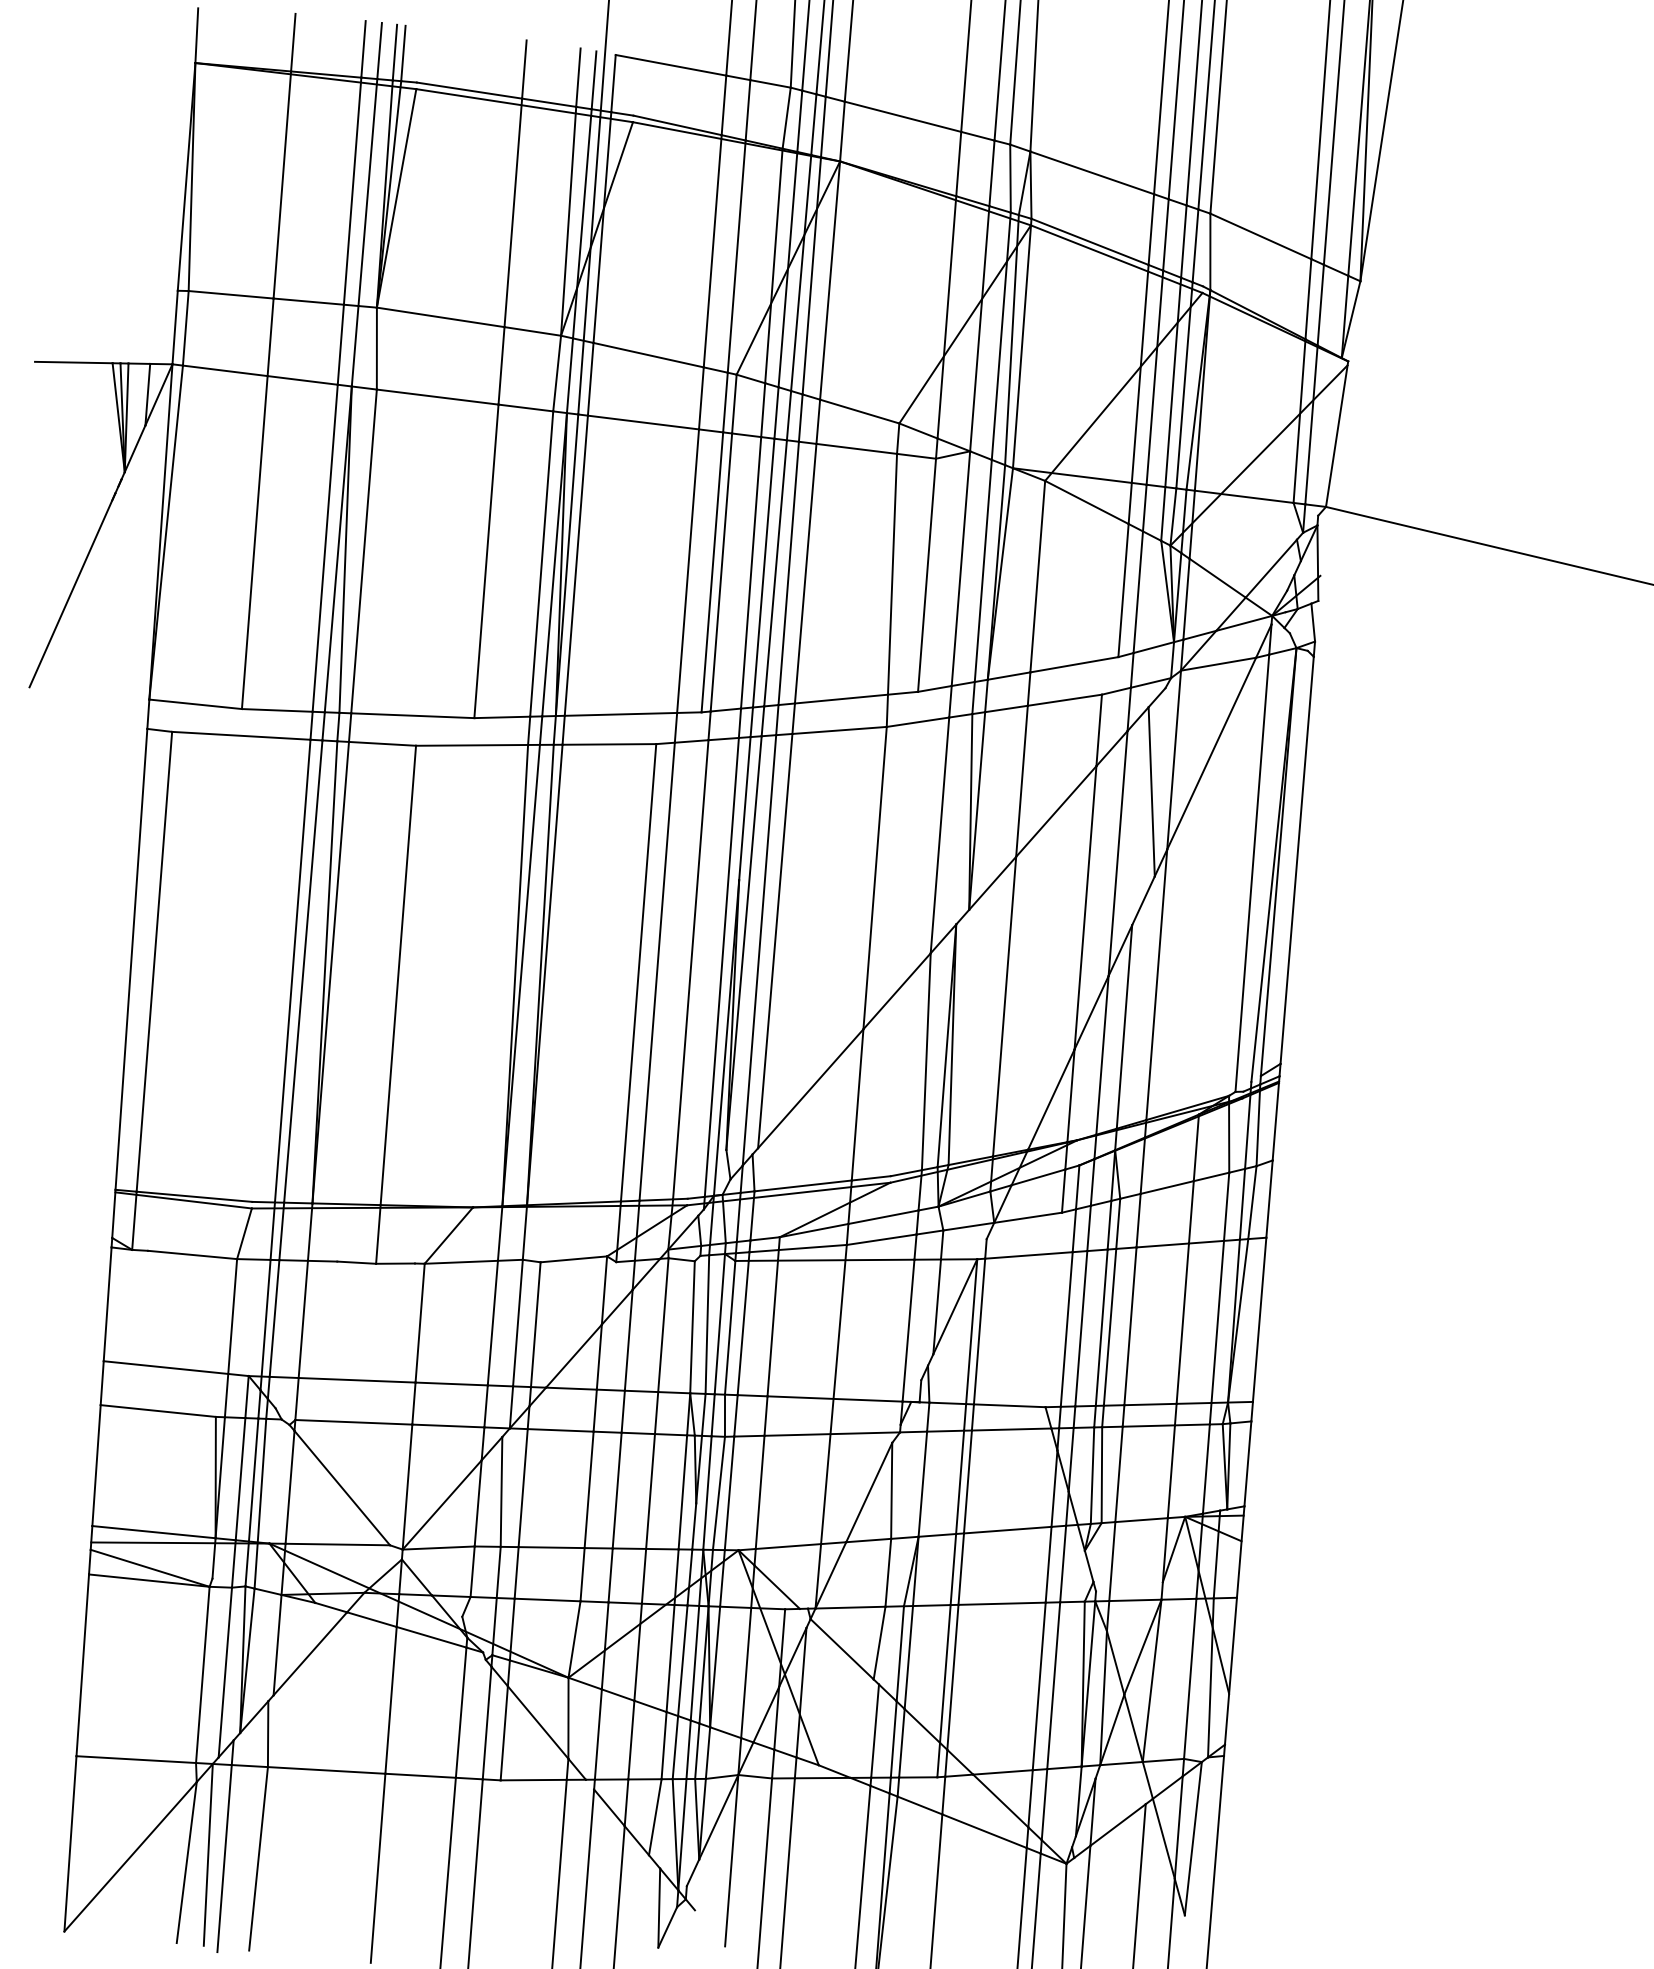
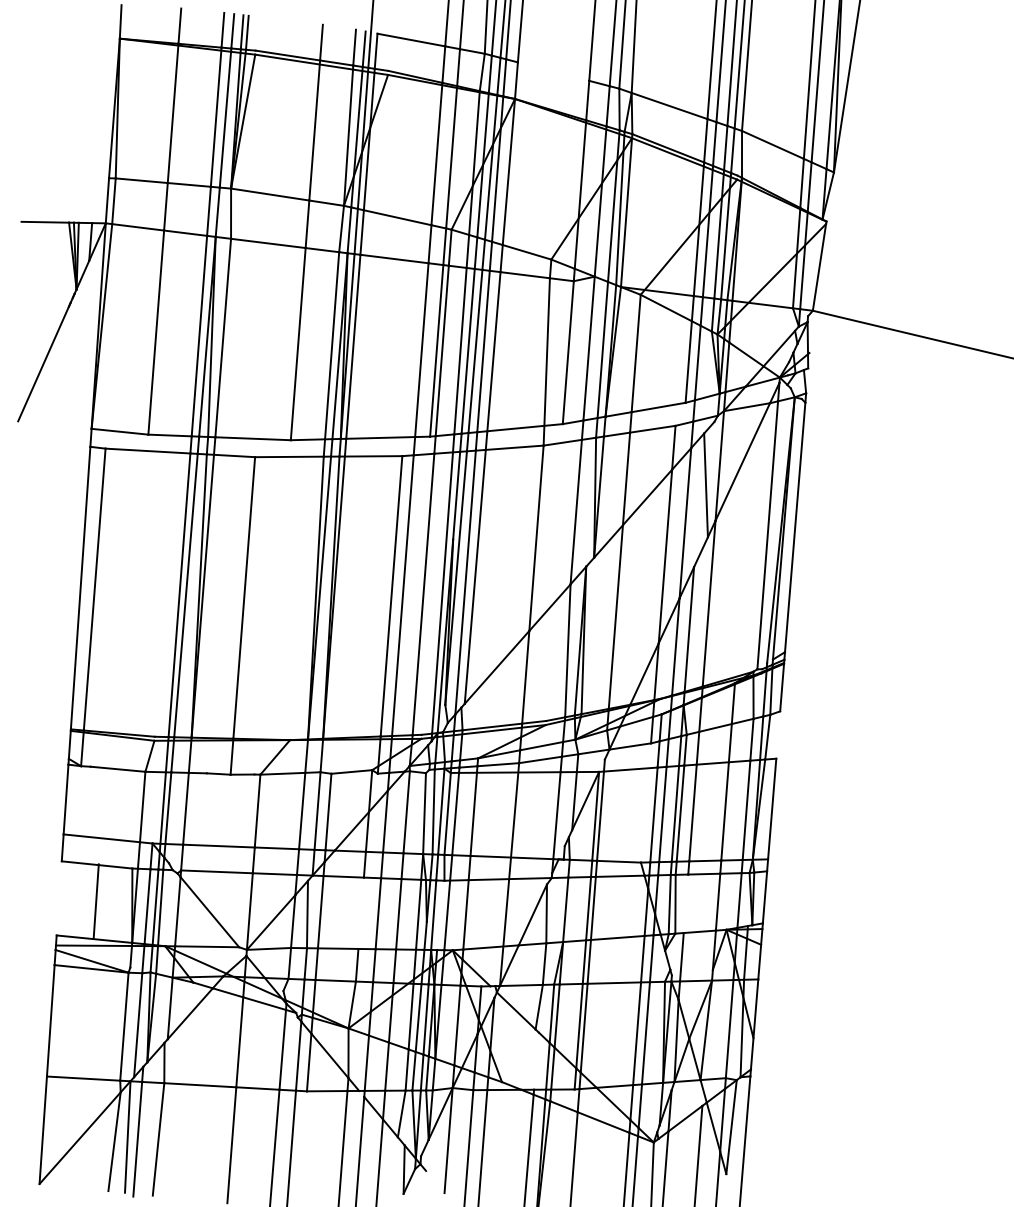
line: (902, 116) -> (553, 71), removed
line: (1269, 1198) -> (778, 734), removed
line: (95, 1465) -> (95, 901), moved
line: (1118, 1473) -> (685, 903), removed
line: (587, 1488) -> (360, 912), removed
line: (718, 1493) -> (440, 915), removed
line: (875, 1730) -> (536, 1060), removed

